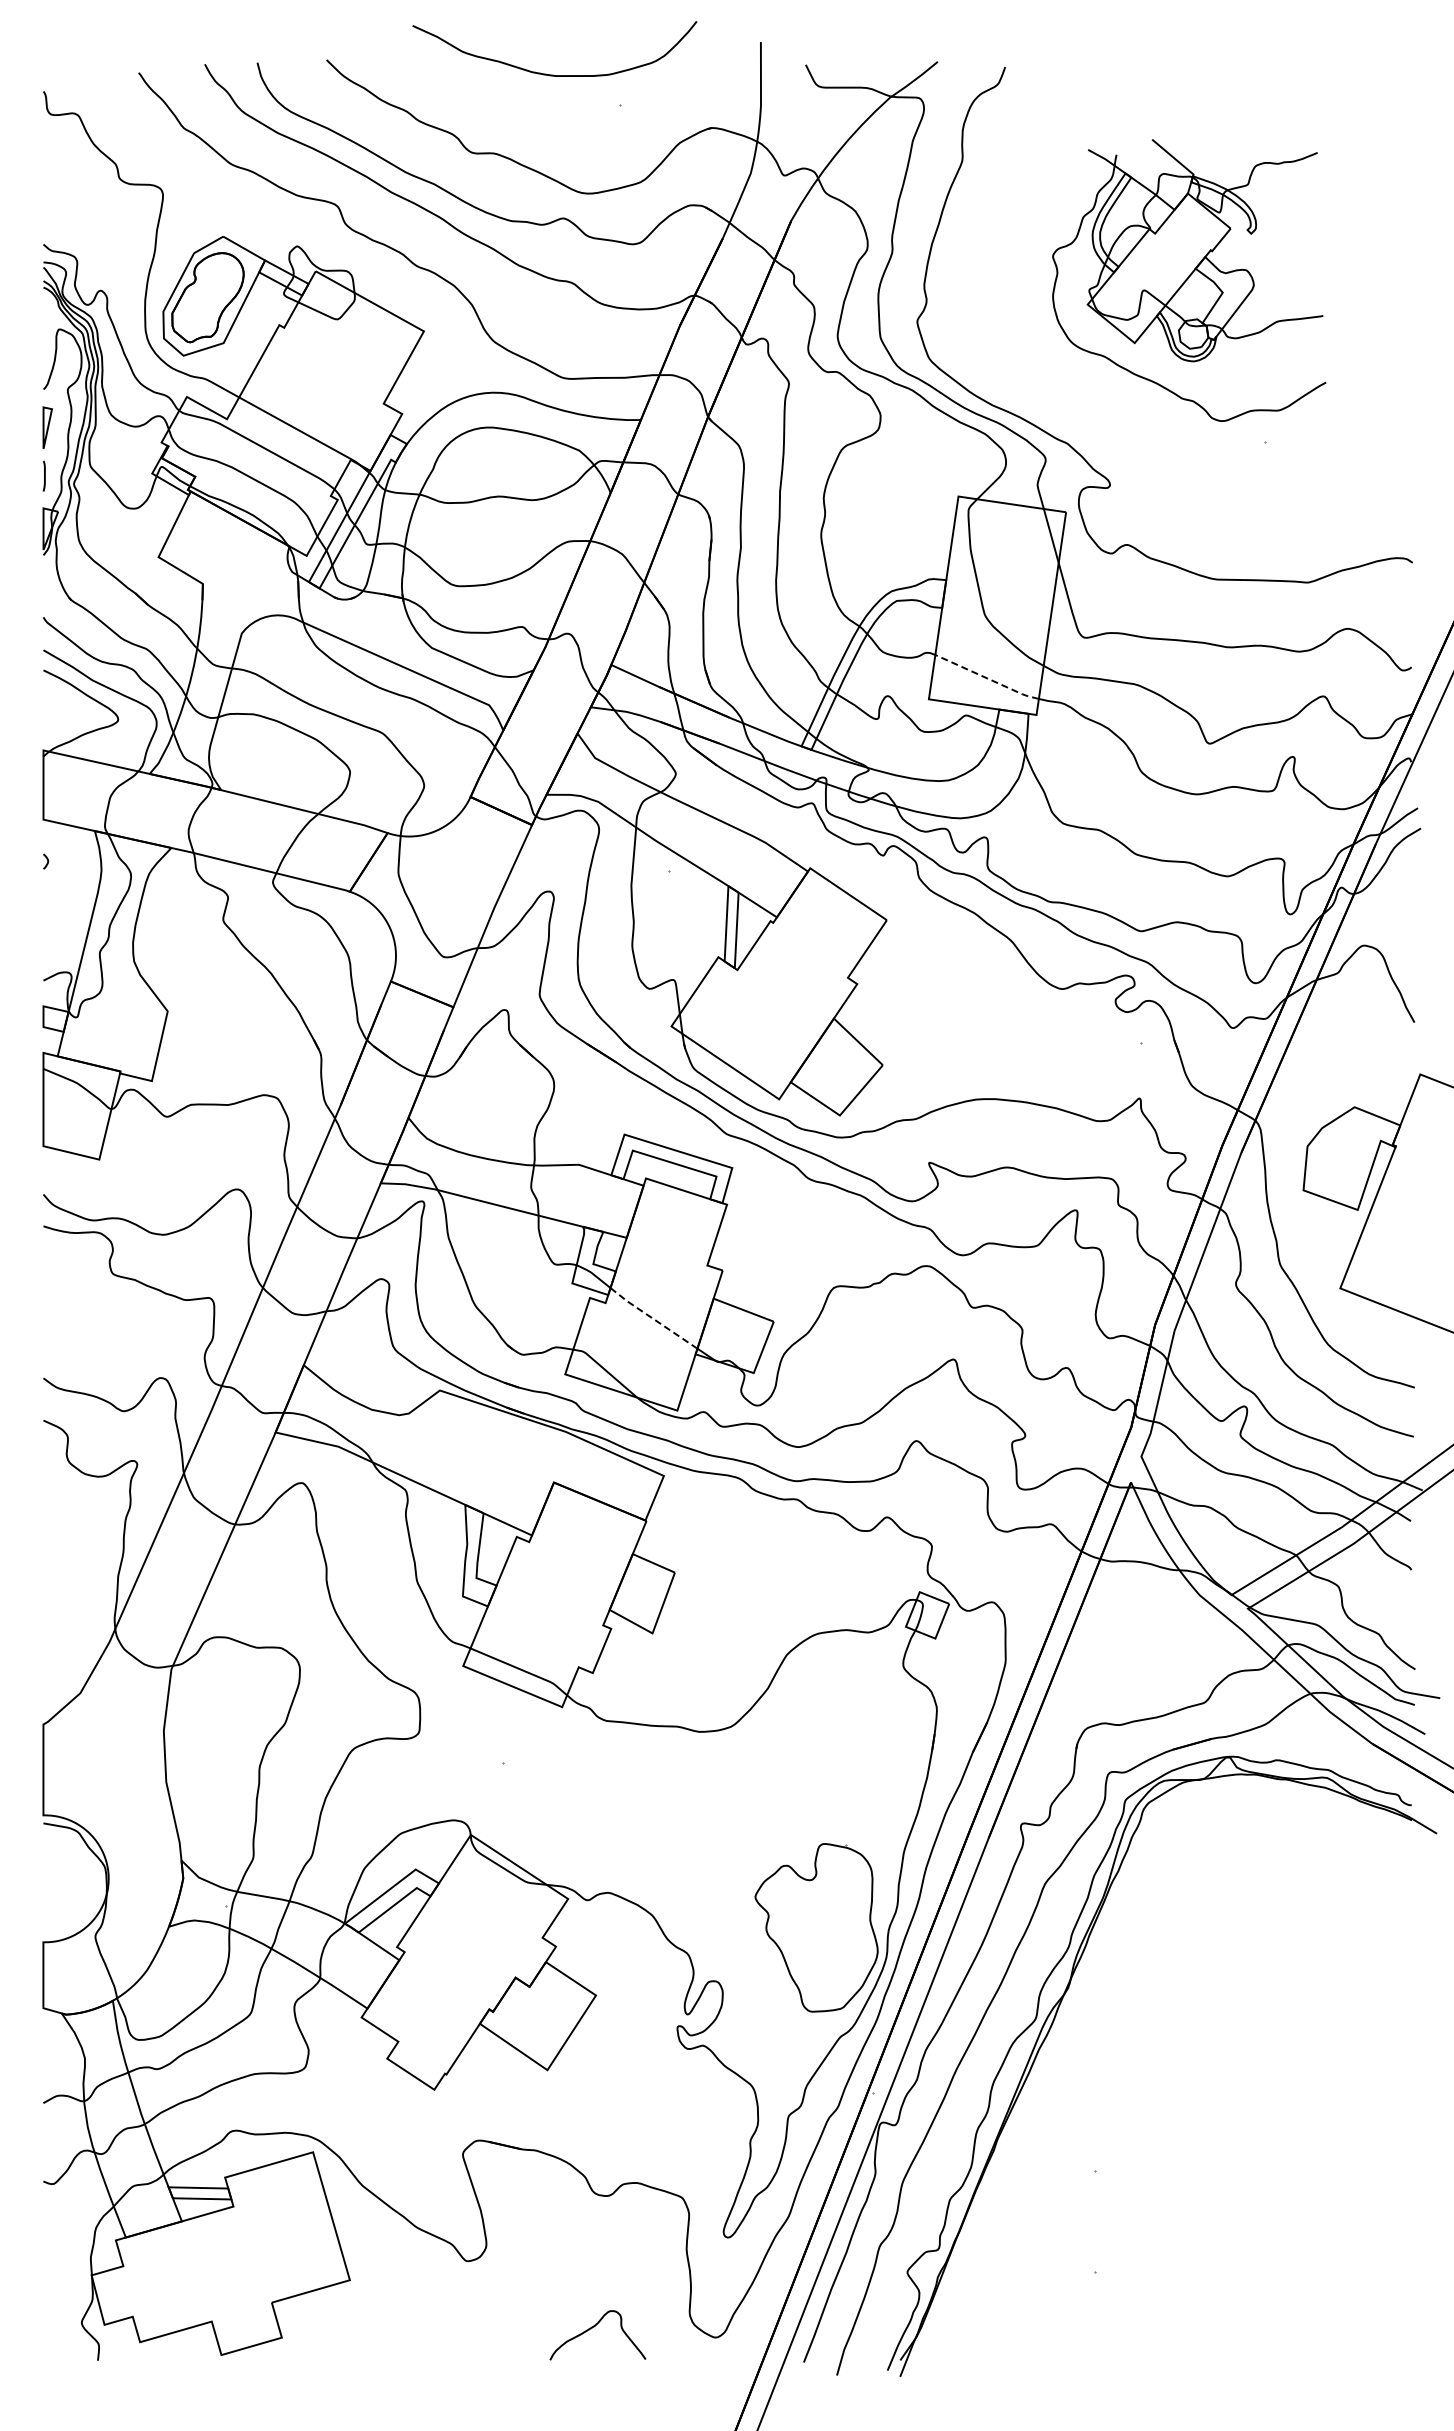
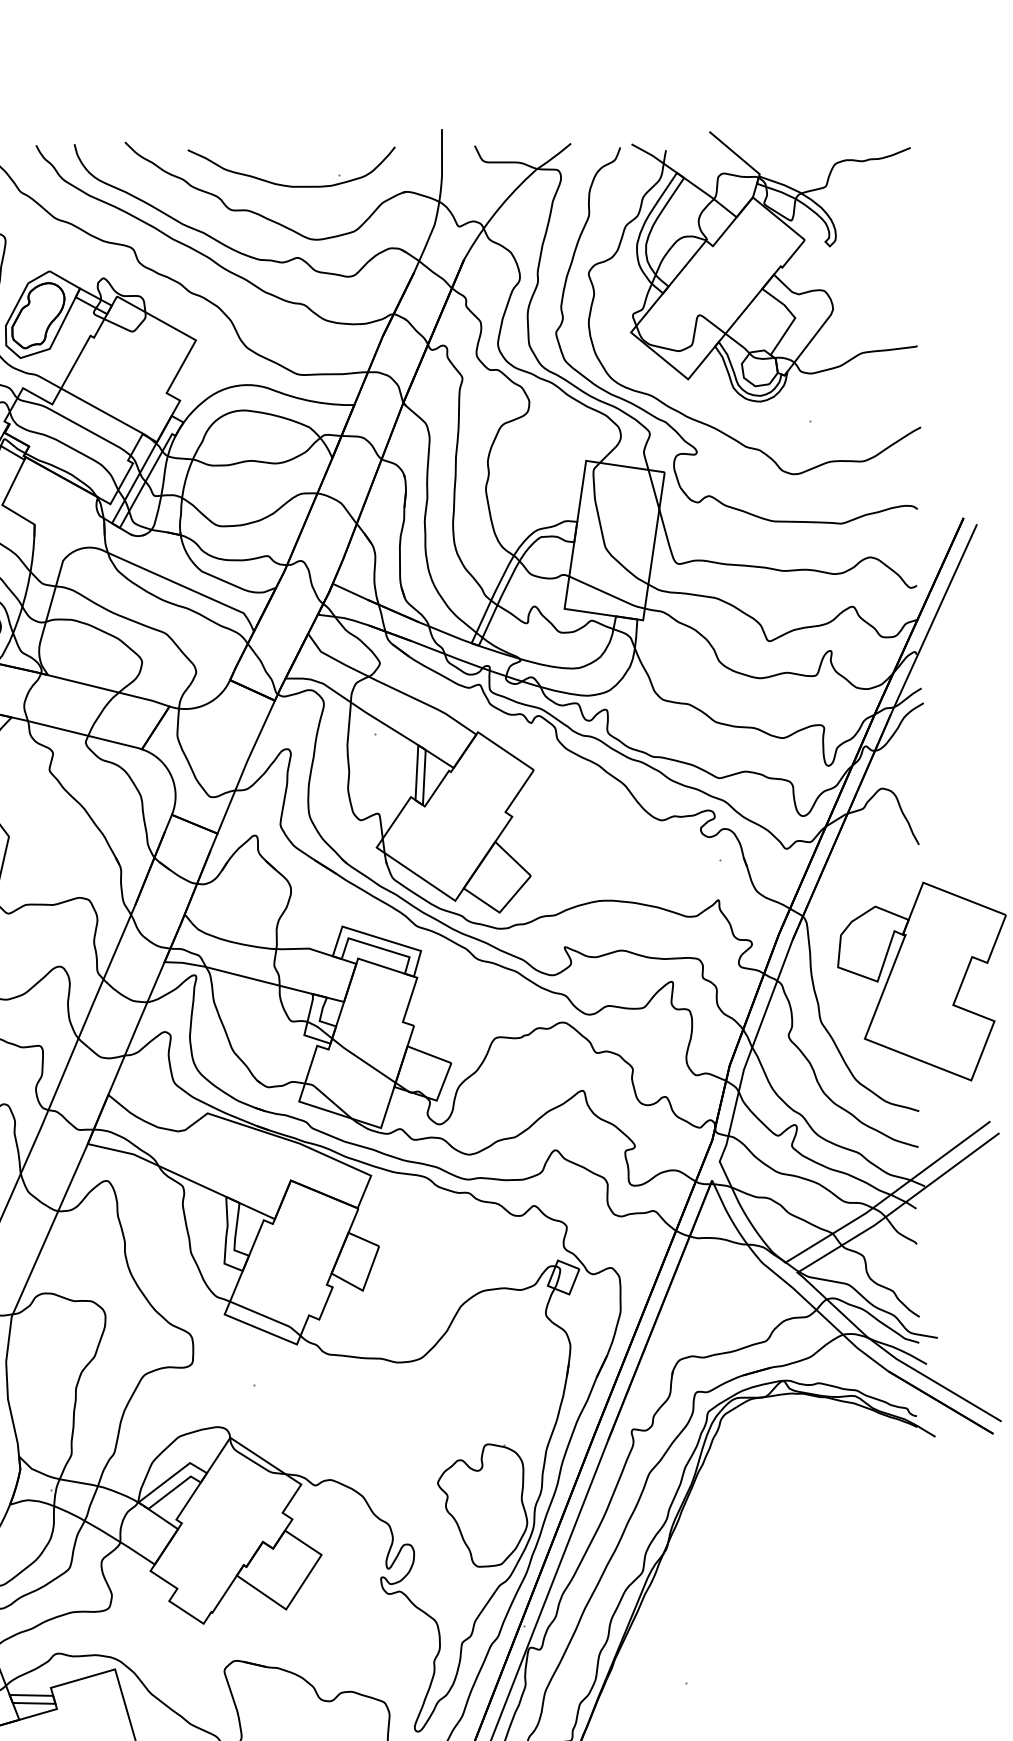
curve: (553, 74) -> (290, 185), moved
part: (1189, 280) -> (754, 303), size x1.67
line: (987, 678) -> (607, 593), dashed -> solid
line: (652, 1318) -> (362, 1060), dashed -> solid

